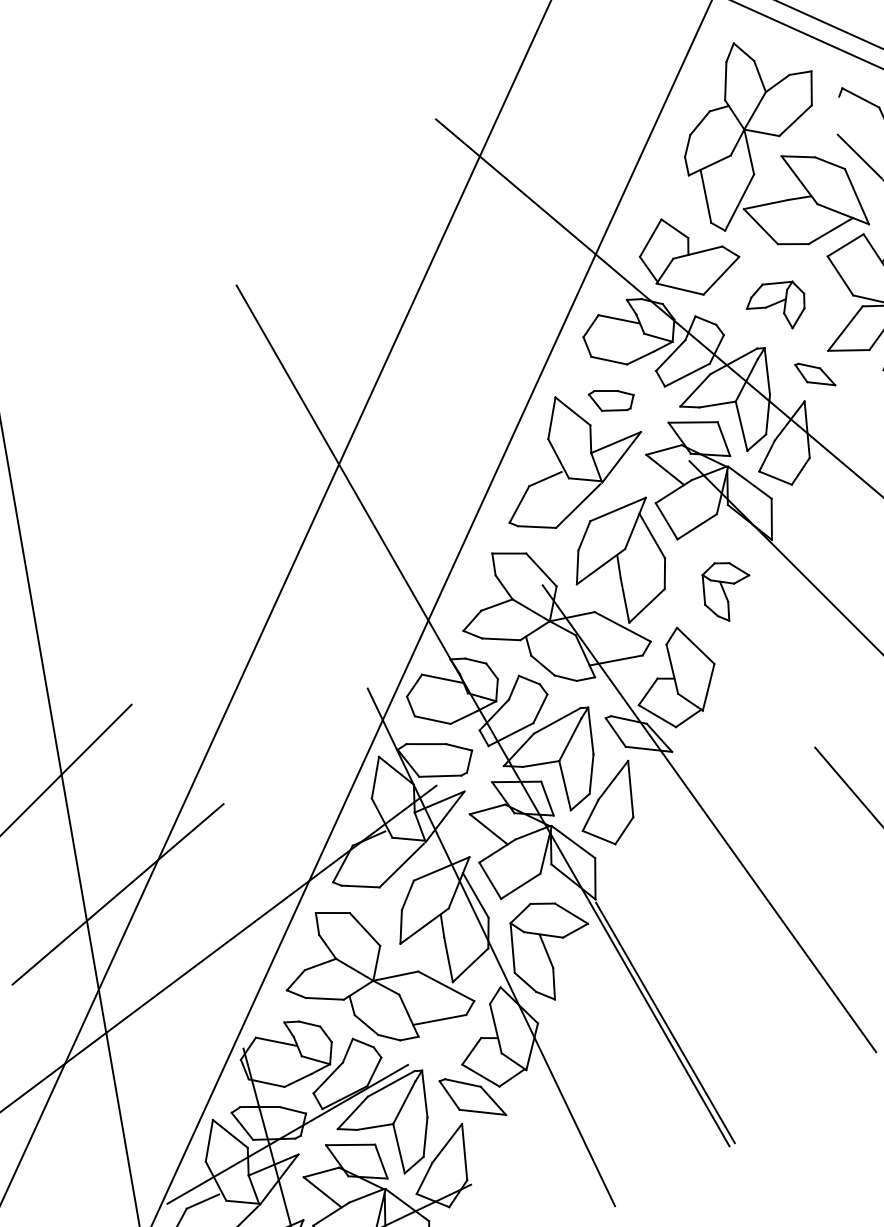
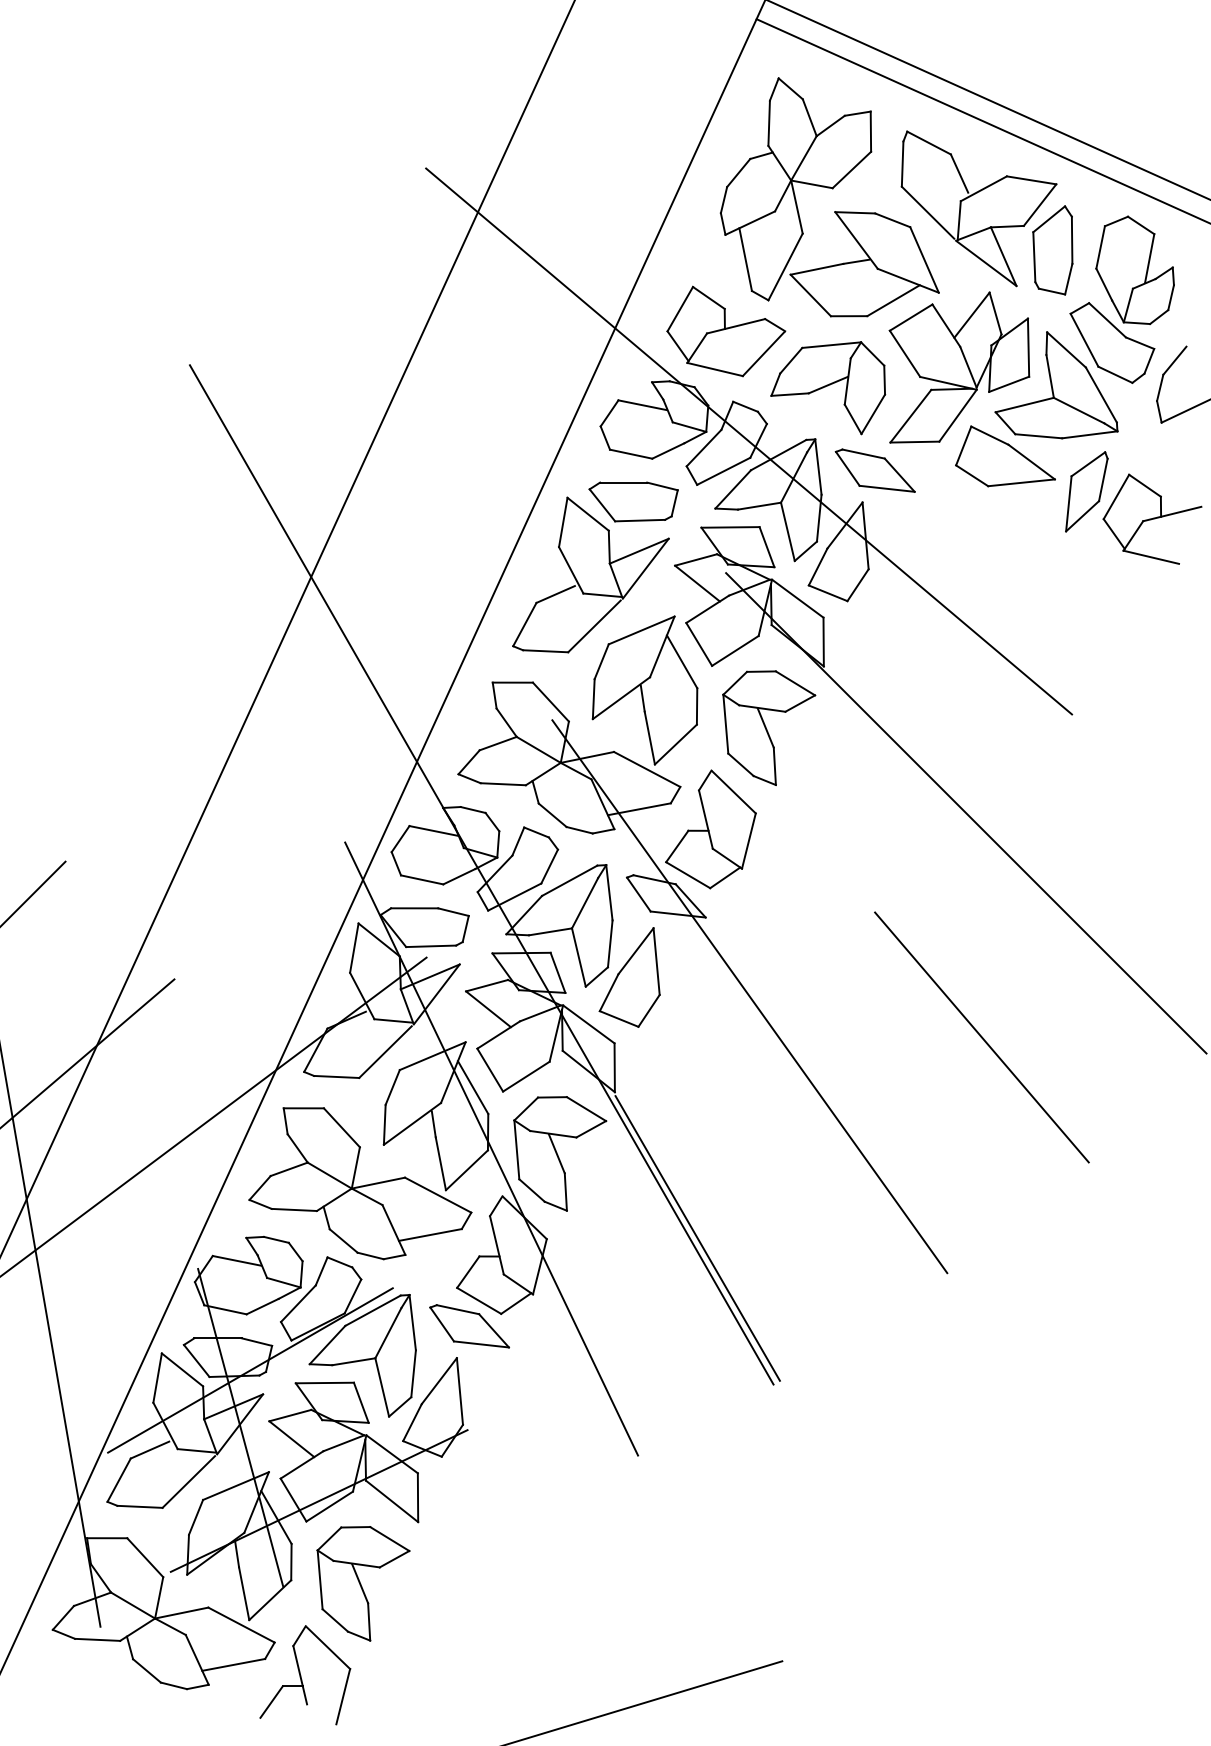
line: (838, 115) -> (902, 163), added
part: (775, 305) -> (828, 388), size x1.67
part: (814, 374) -> (874, 470), size x1.67
part: (611, 400) -> (633, 501), size x1.67
part: (726, 591) -> (769, 727), size x1.67

